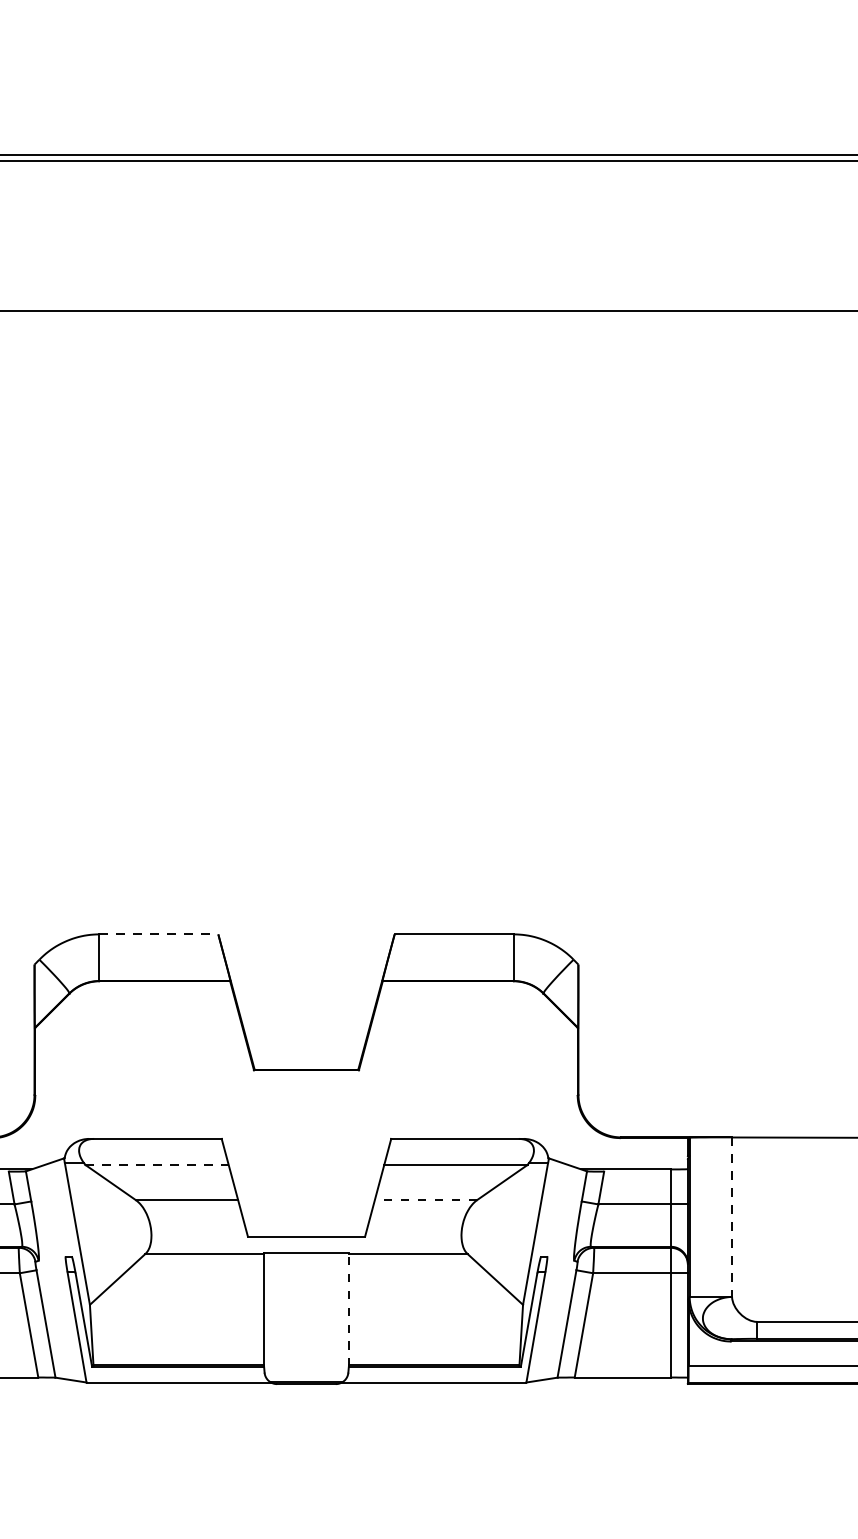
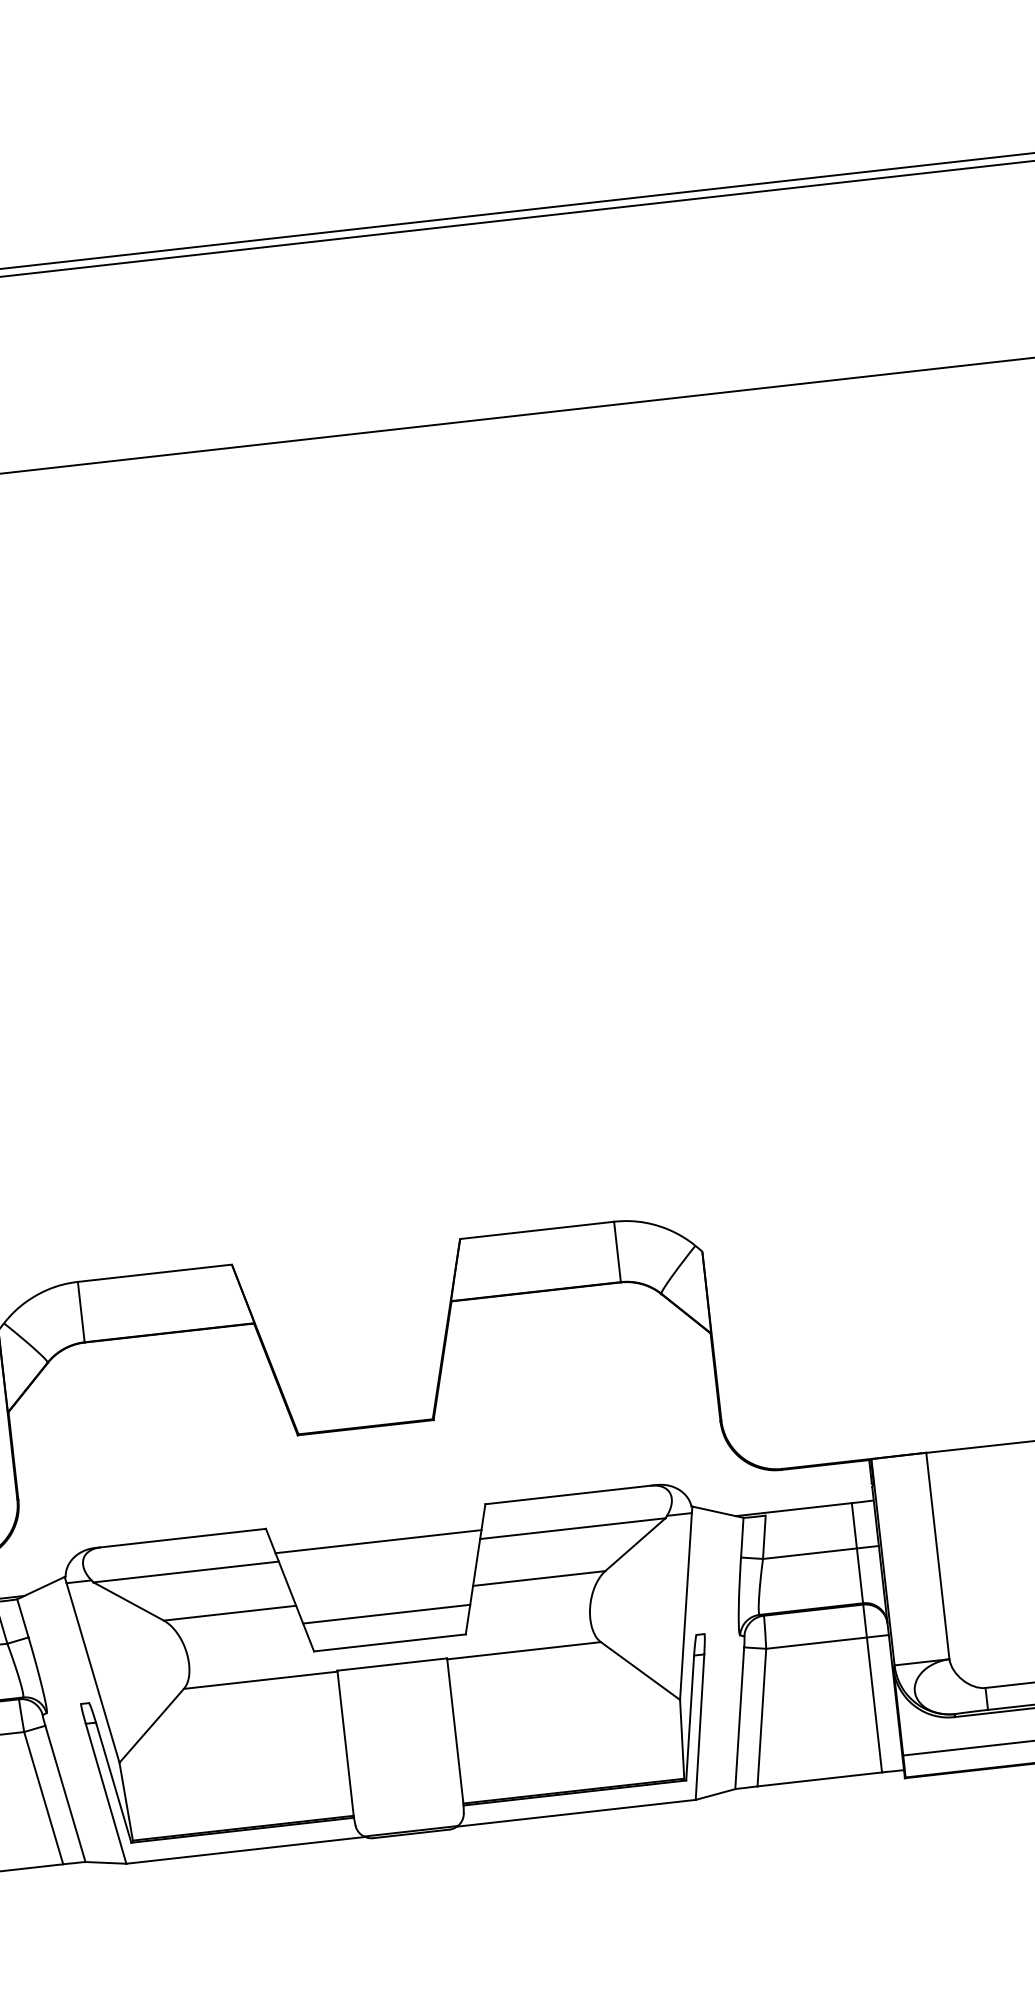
line: (159, 934) -> (155, 1273), dashed -> solid
line: (306, 1158) -> (378, 1541), added
line: (157, 1165) -> (186, 1572), dashed -> solid
line: (425, 1200) -> (538, 1578), dashed -> solid
line: (306, 1214) -> (386, 1614), added
line: (732, 1217) -> (938, 1556), dashed -> solid
line: (348, 1310) -> (454, 1732), dashed -> solid

